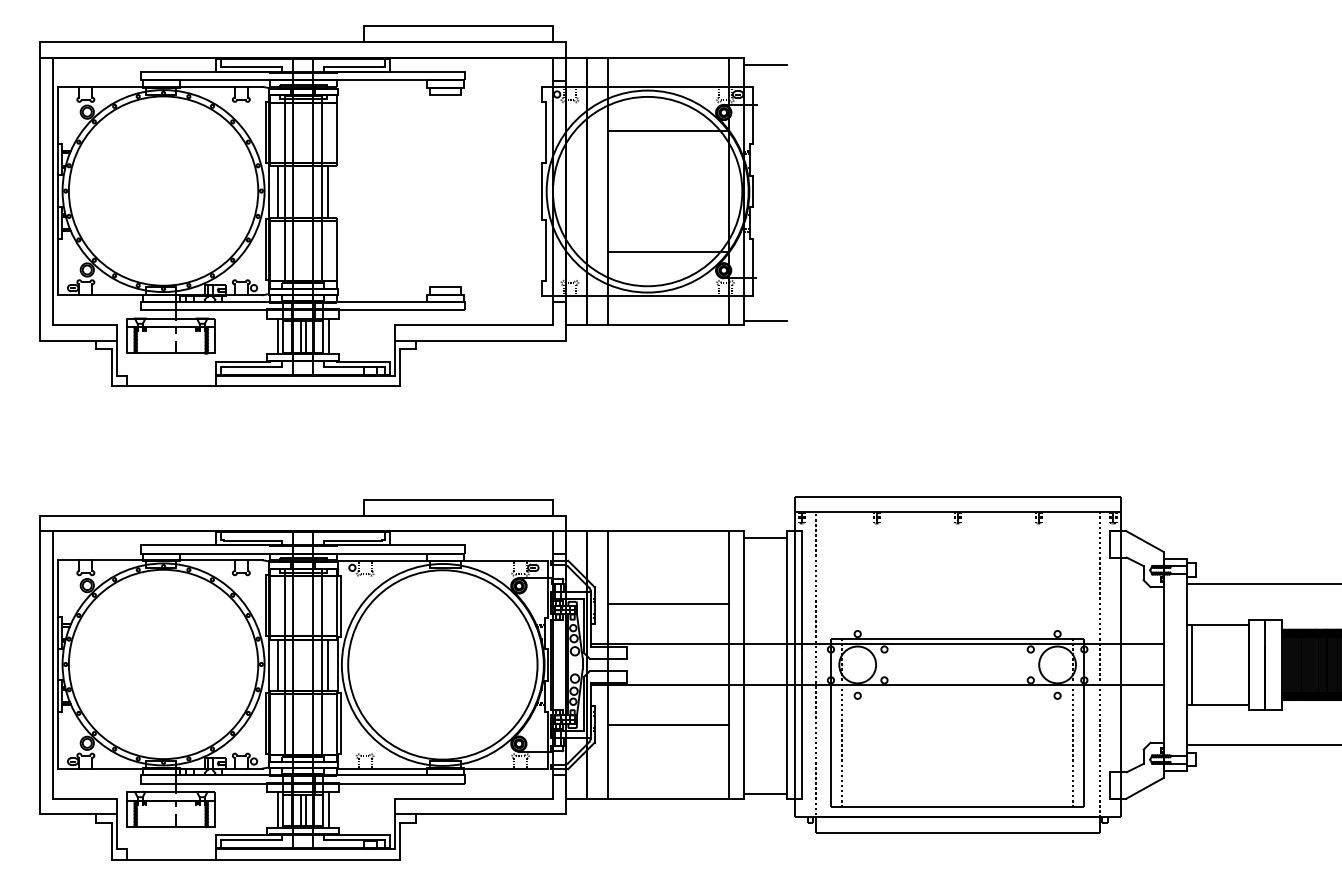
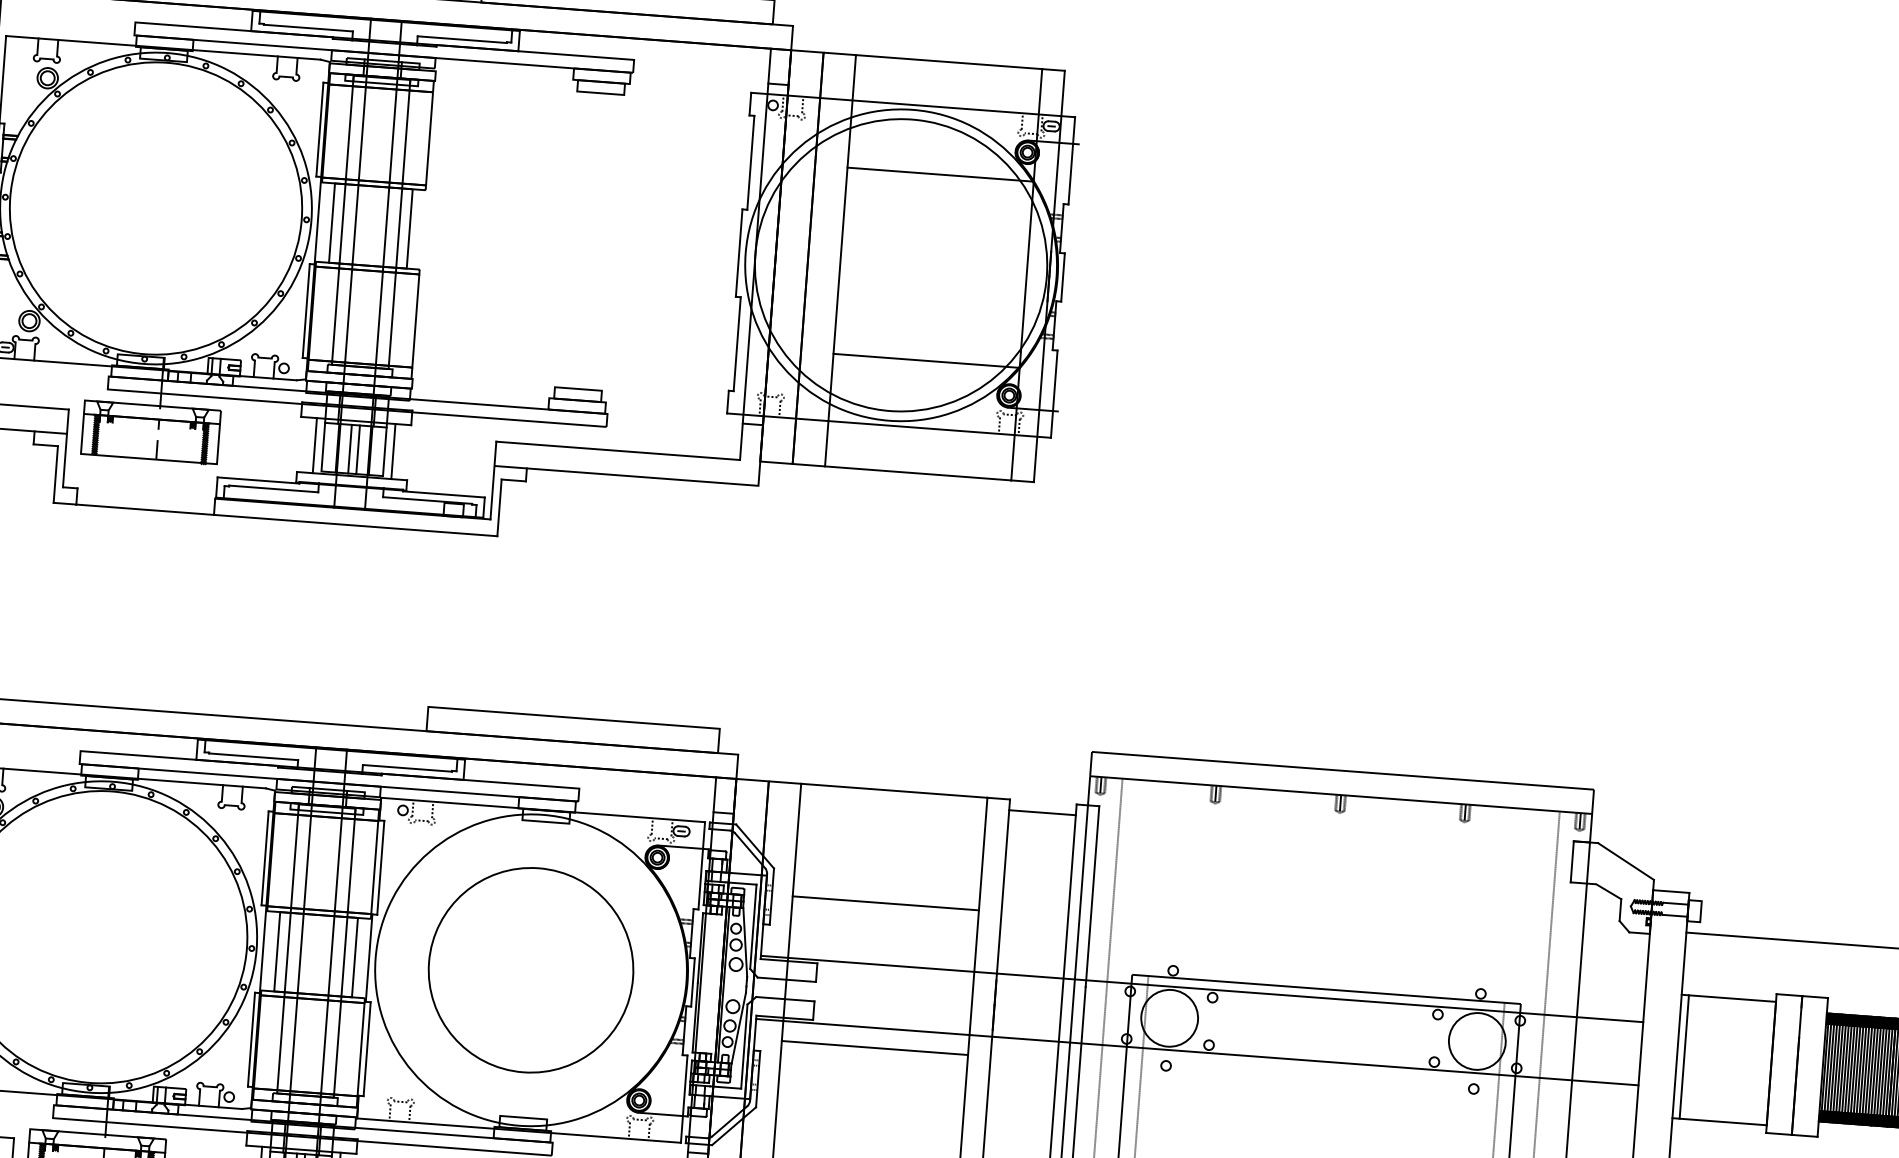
line: (765, 64) -> (1097, 83), removed
line: (765, 320) -> (1067, 477), removed
circle: (442, 664) -> (530, 969), size x0.7
line: (668, 725) -> (874, 1048), moved

